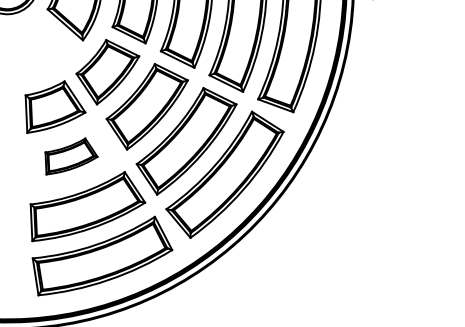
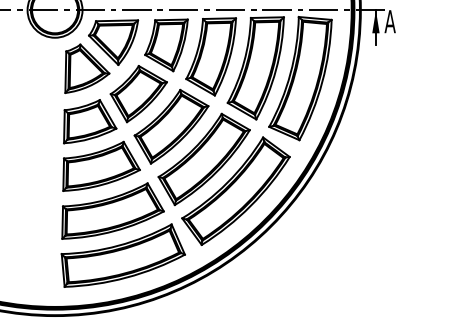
part: (48, 46) -> (87, 68), added
part: (71, 155) -> (101, 165), size x1.67

